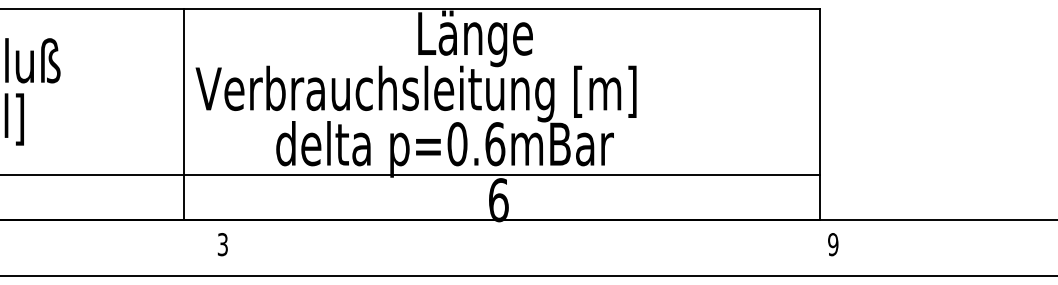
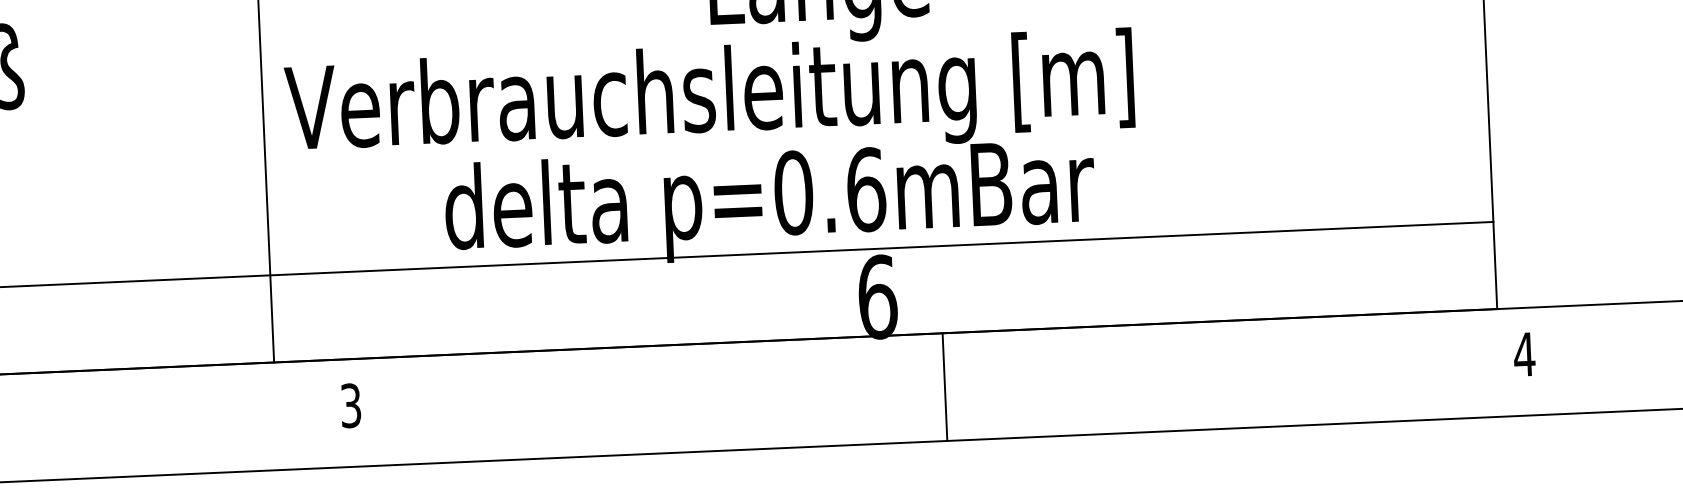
text: (832, 244) -> (1523, 354), 9 -> 4
line: (531, 248) -> (944, 387), added

